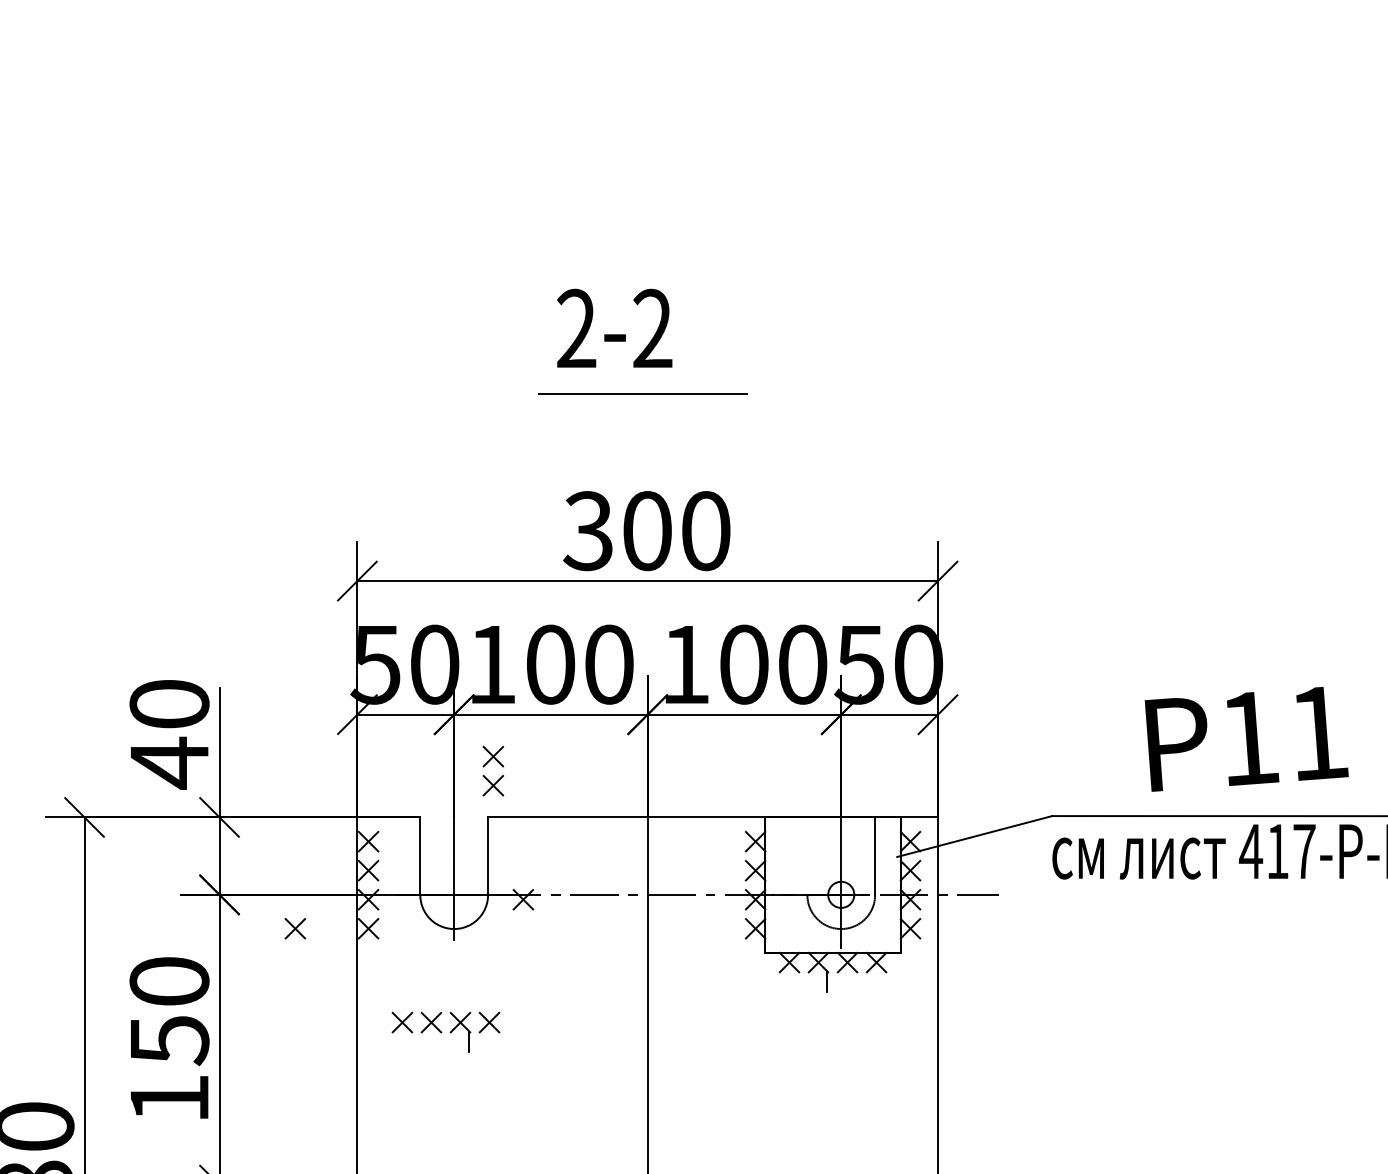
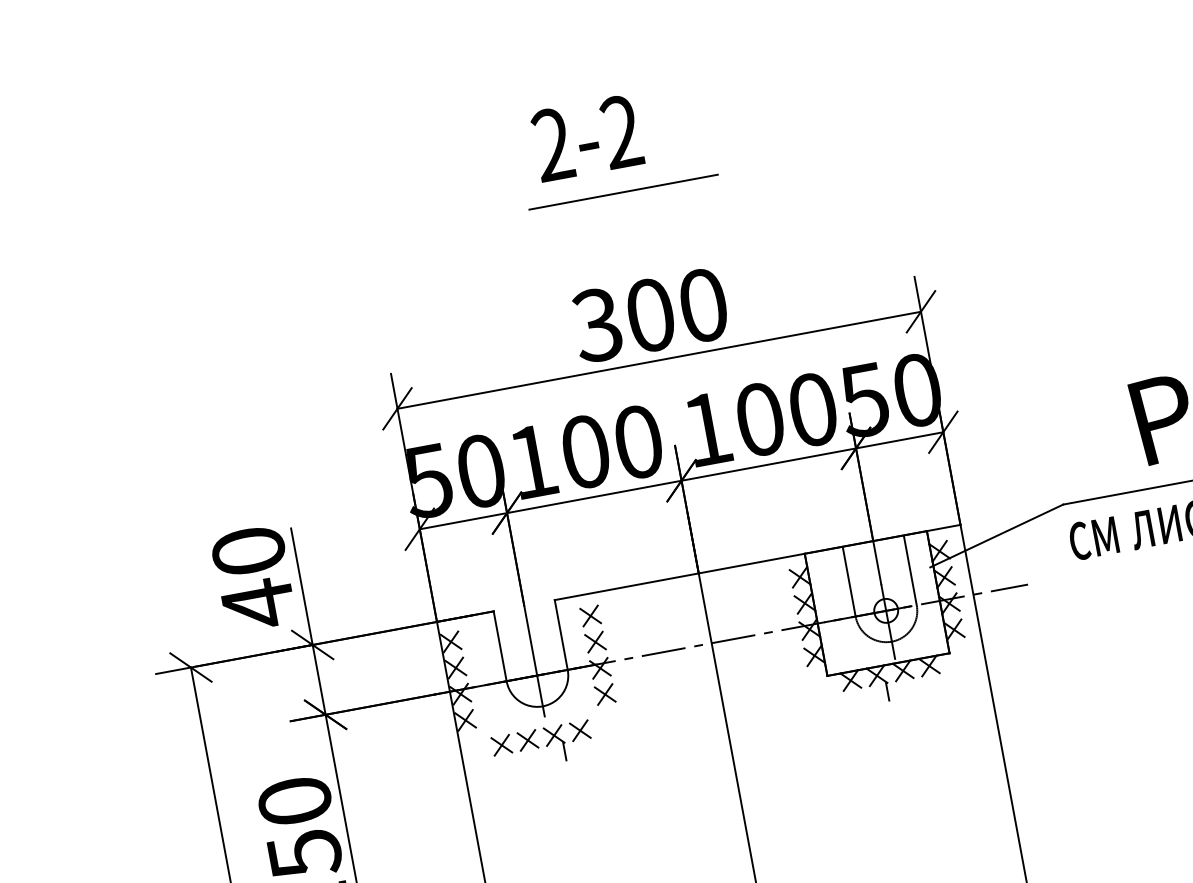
part: (499, 764) -> (597, 622), moved
line: (807, 855) -> (849, 581), added
part: (295, 928) -> (605, 694), moved
part: (445, 1031) -> (542, 746), moved

